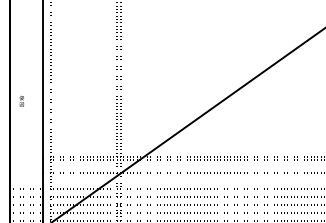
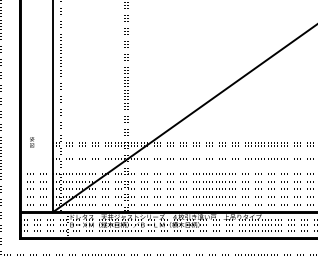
text: (22, 101) -> (32, 142), moved

